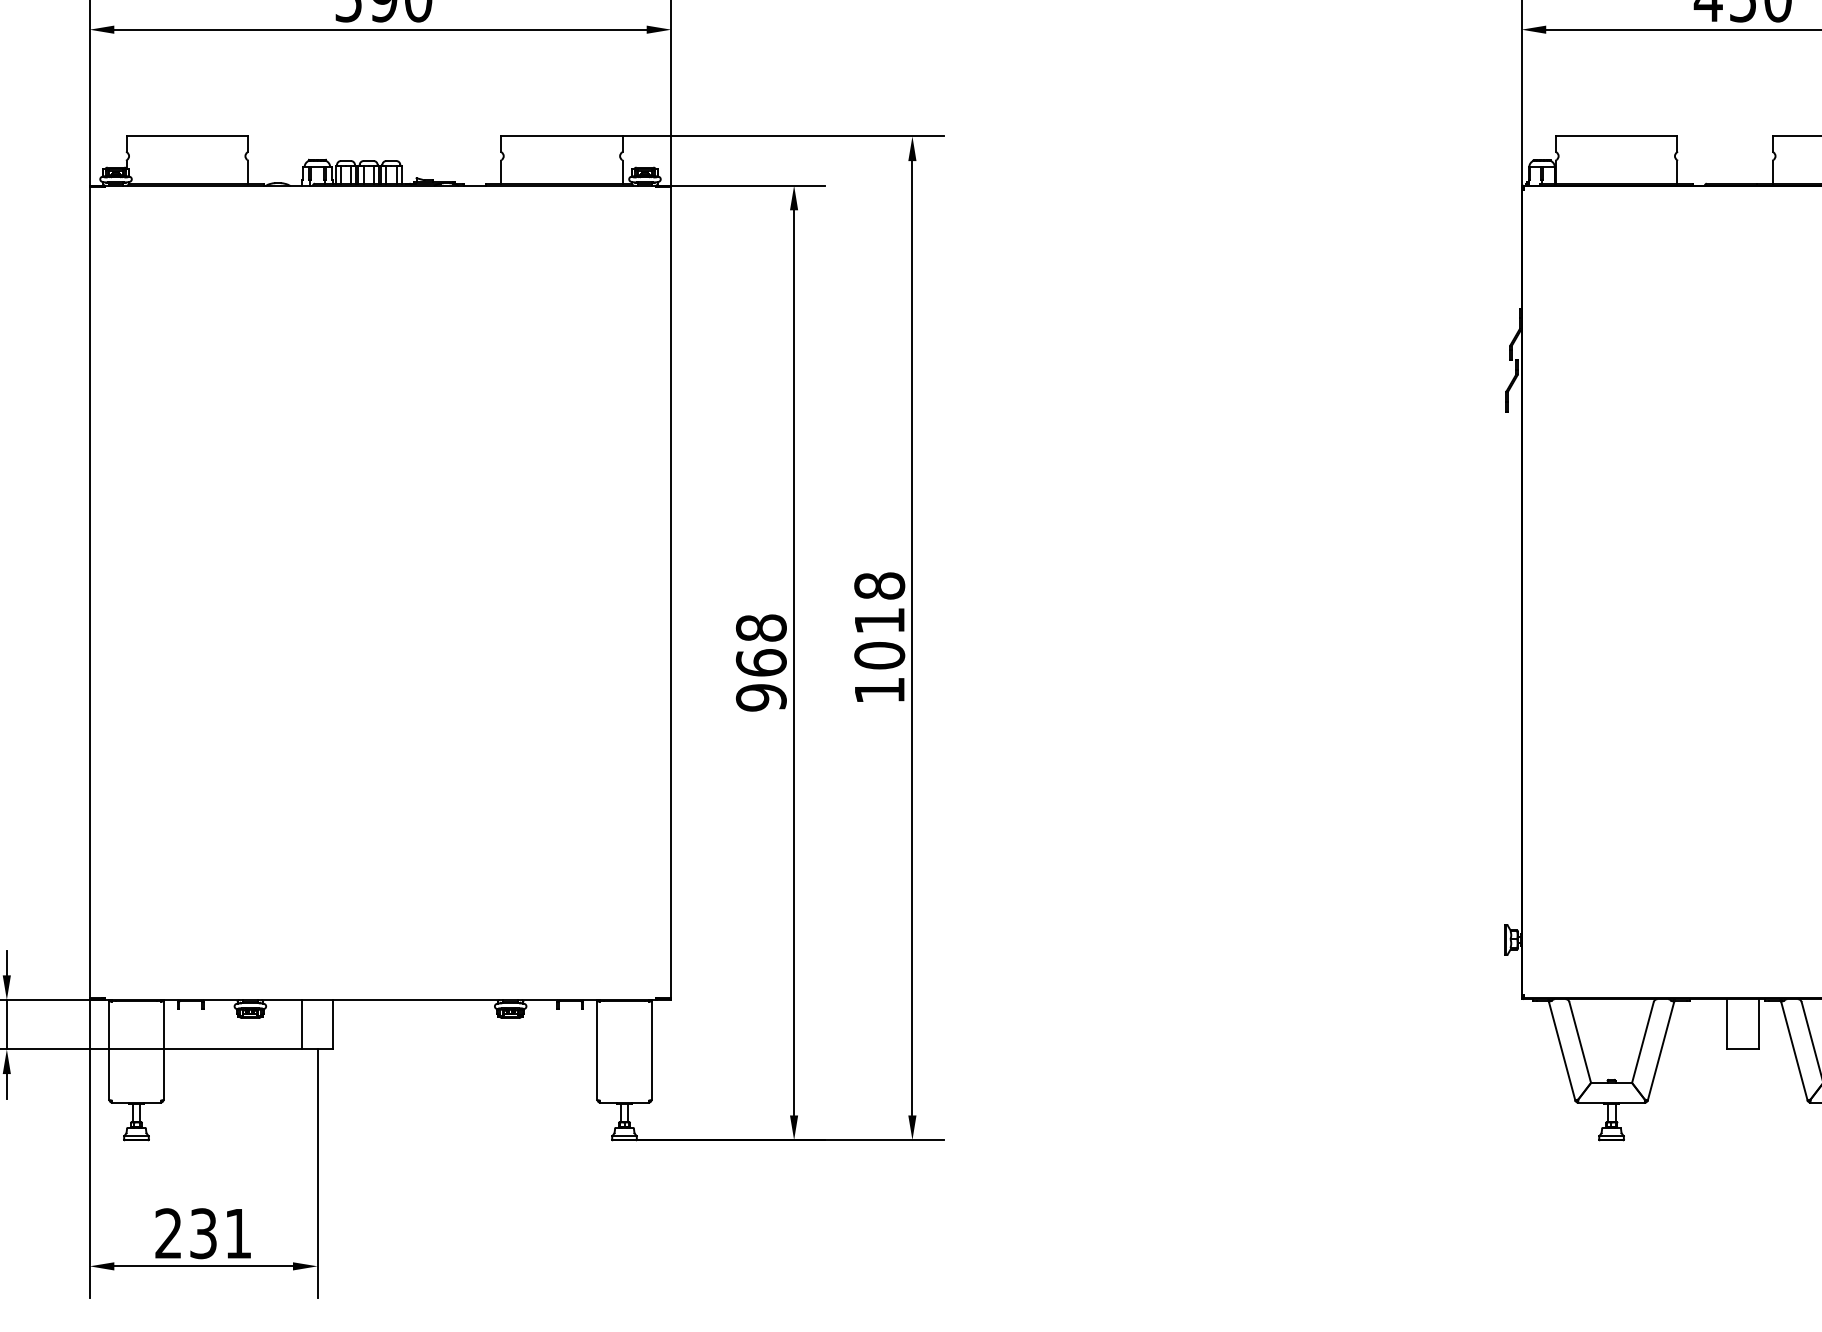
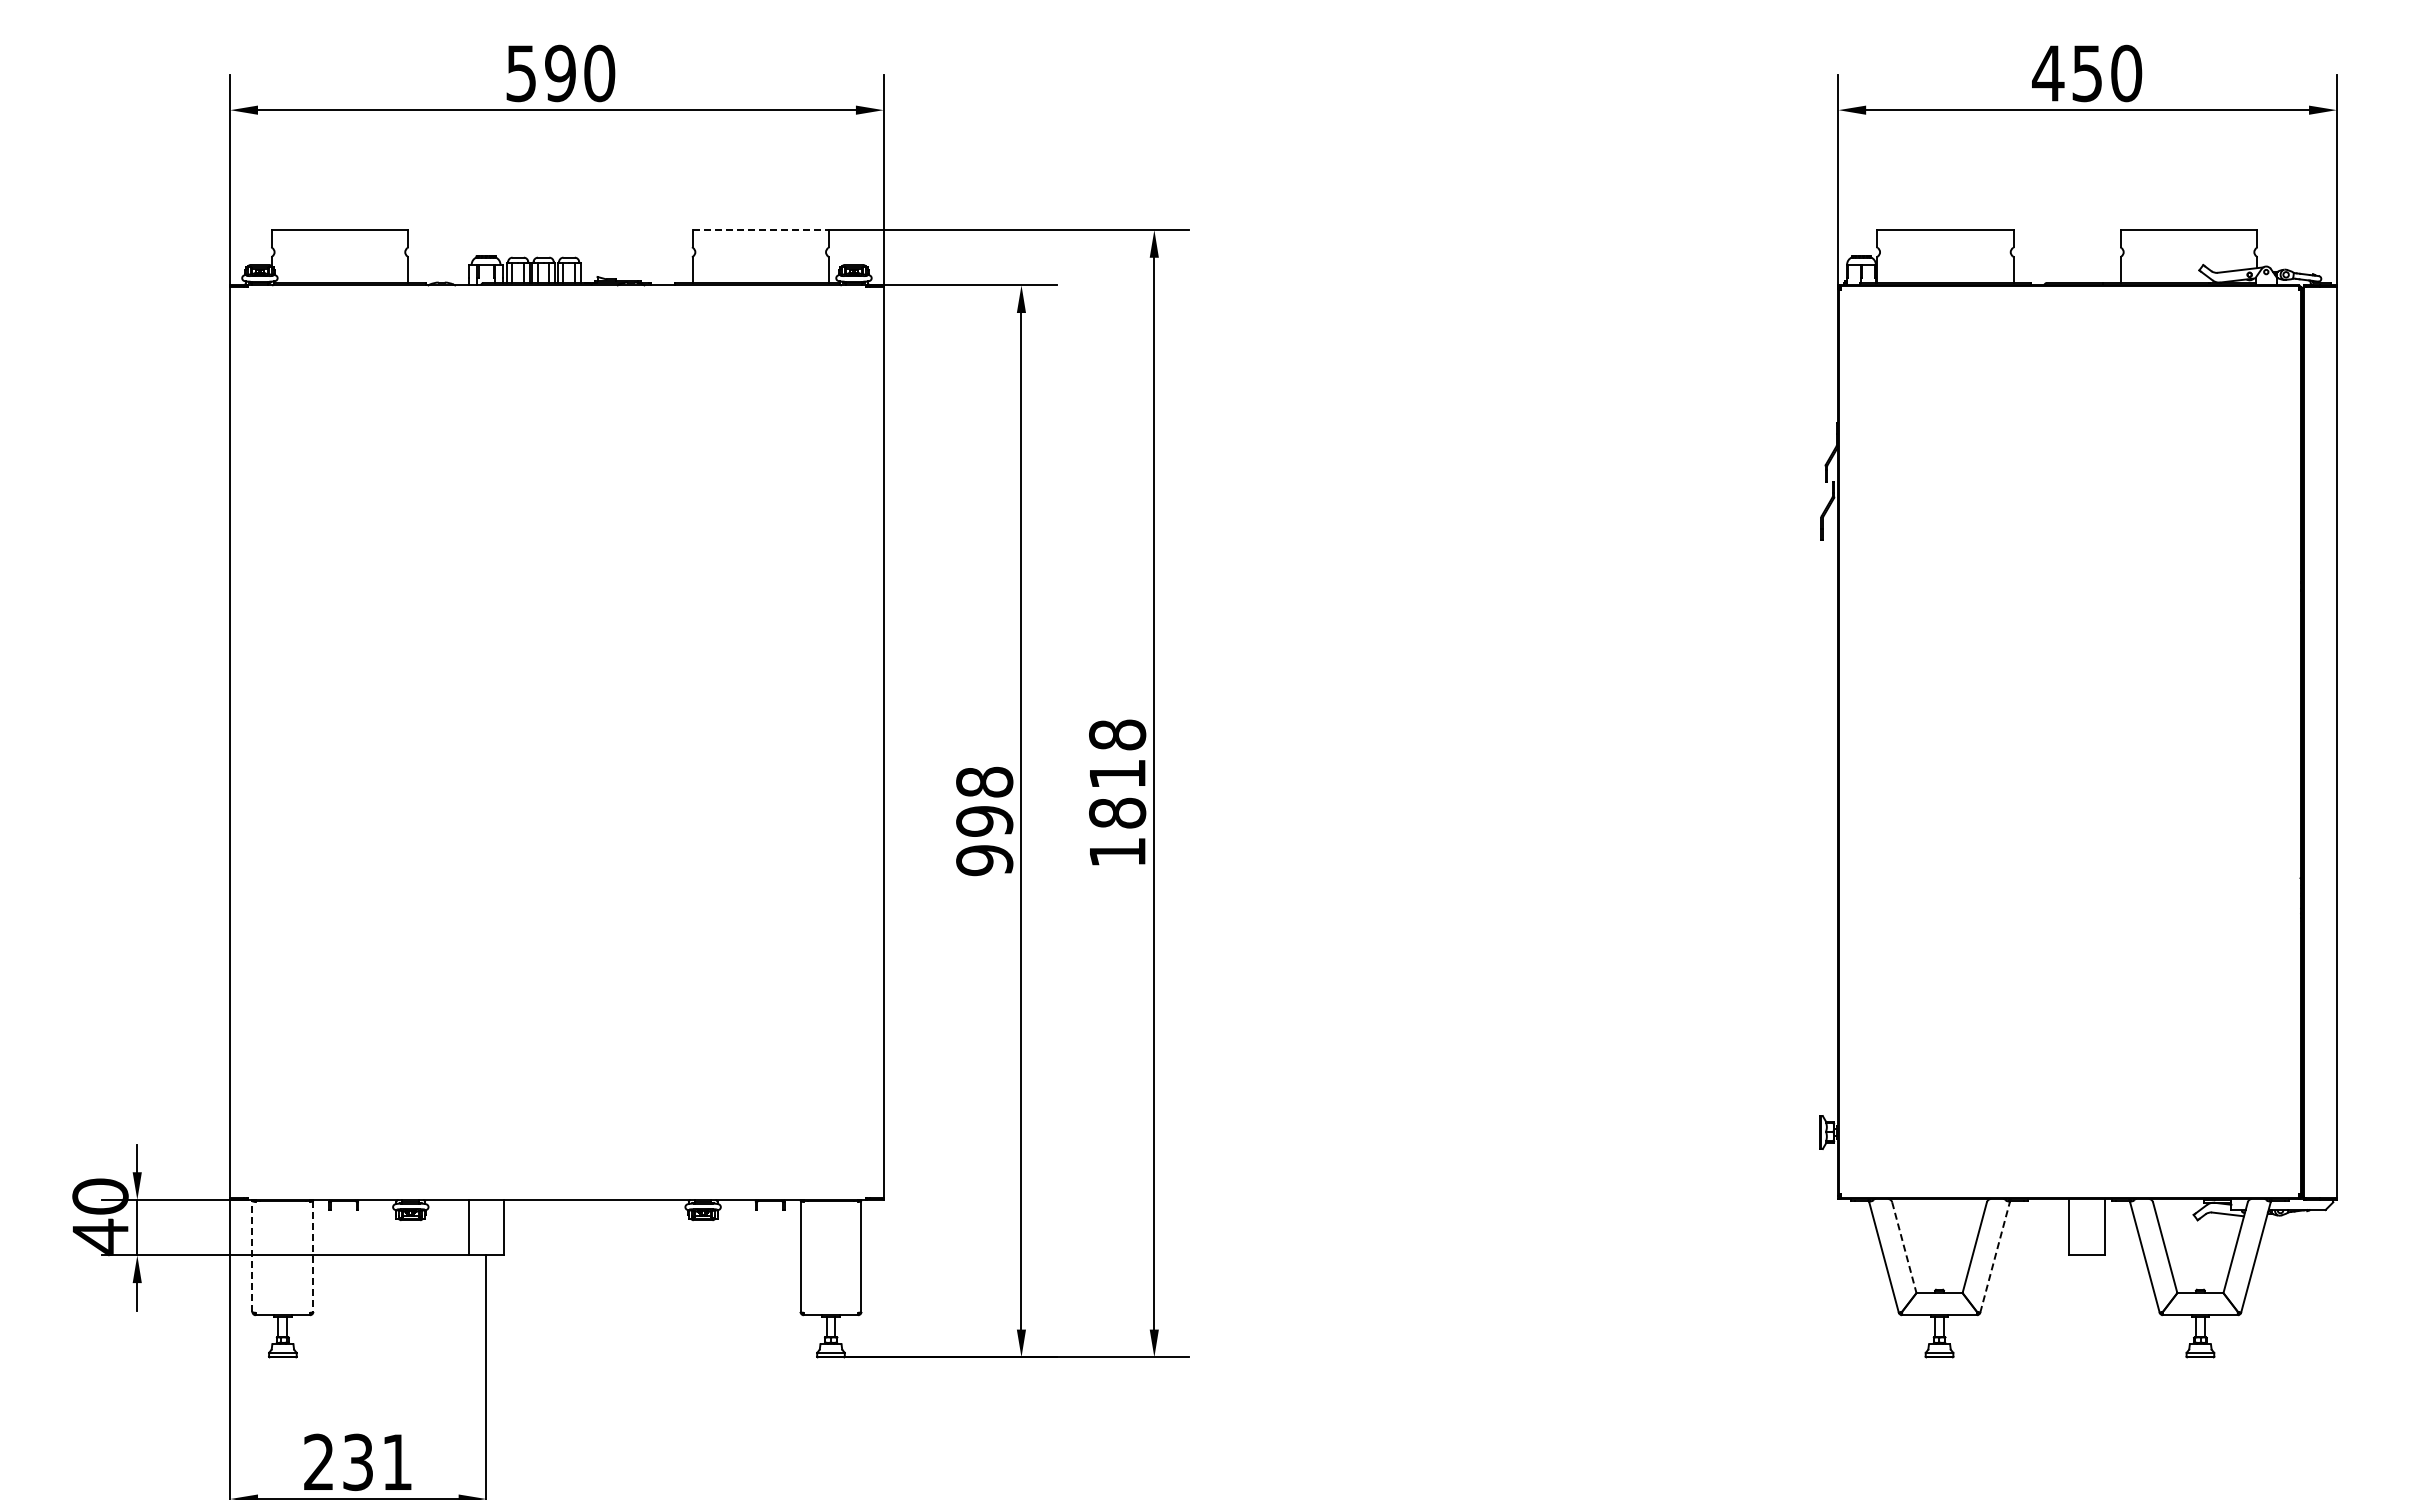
line: (562, 136) -> (761, 230), solid -> dashed
text: (879, 655) -> (1117, 812), 1018 -> 1818
text: (761, 662) -> (984, 820), 968 -> 998
line: (1580, 1042) -> (1904, 1247), solid -> dashed
line: (109, 1049) -> (252, 1255), solid -> dashed
line: (163, 1050) -> (313, 1256), solid -> dashed
line: (1661, 1050) -> (1995, 1256), solid -> dashed

